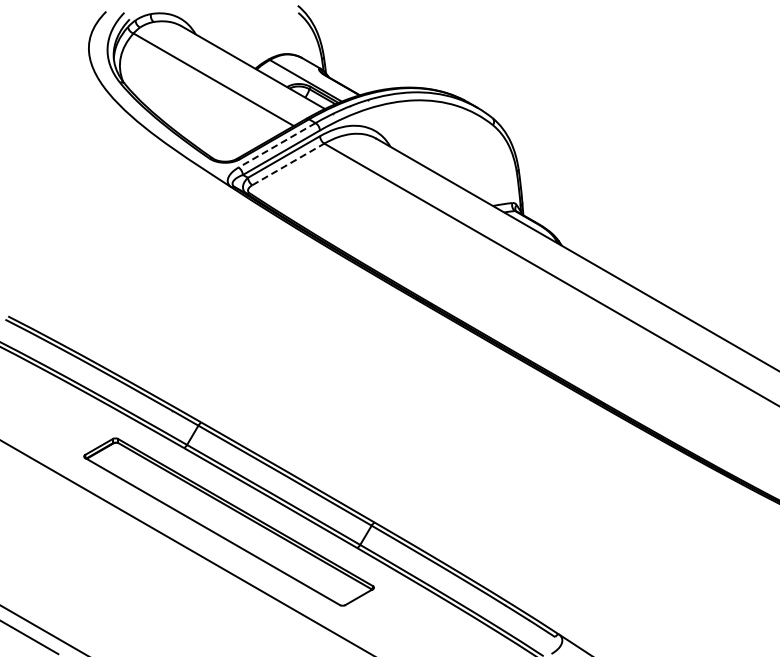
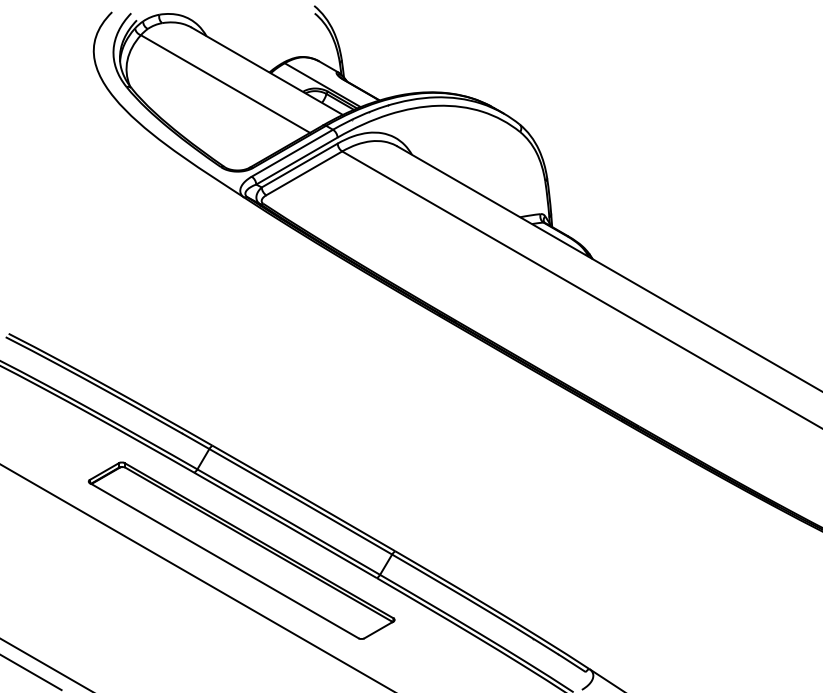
line: (276, 145) -> (291, 153), dashed -> solid
line: (288, 164) -> (304, 173), dashed -> solid

